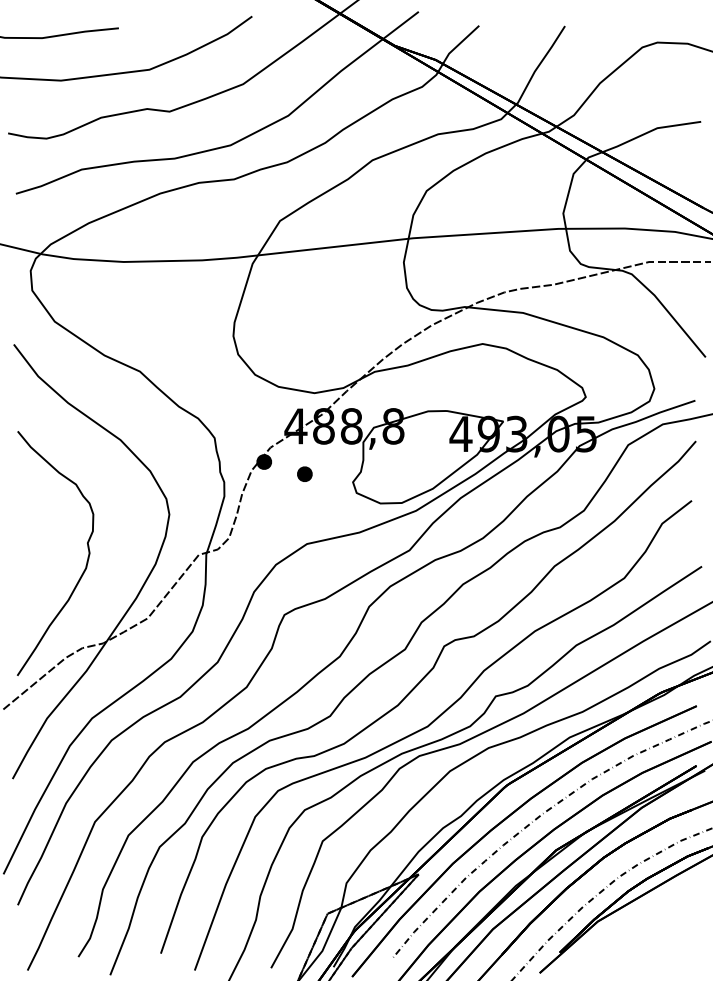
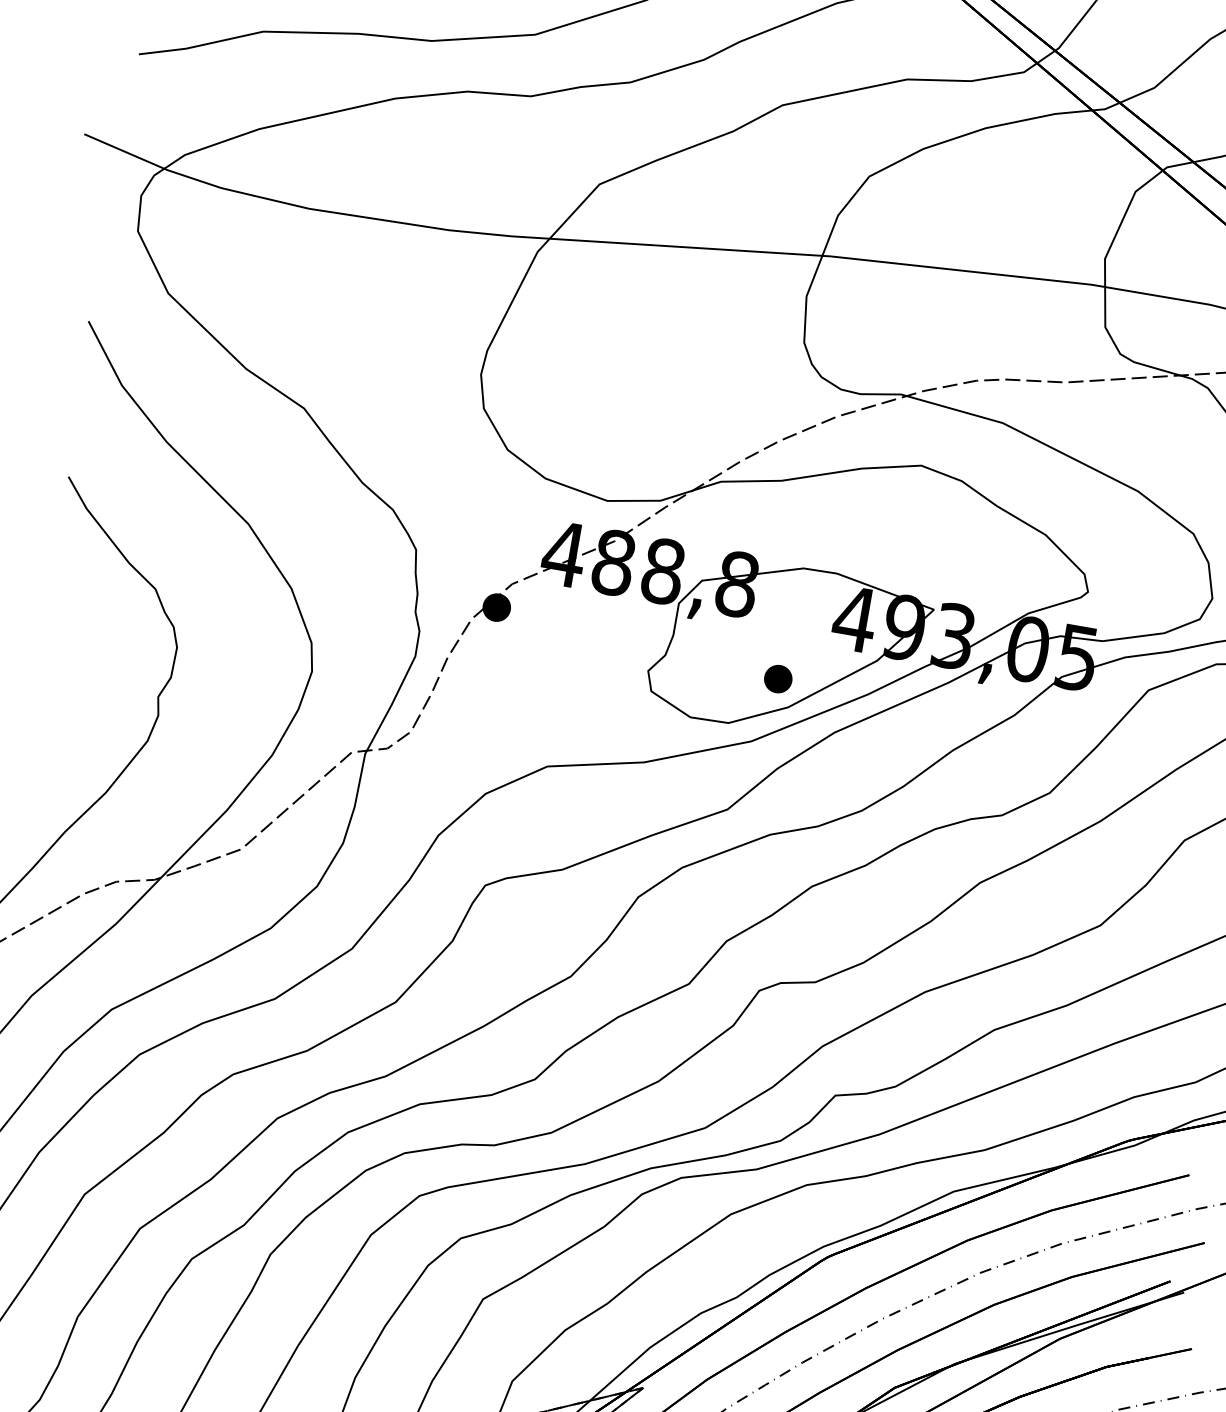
part: (304, 473) -> (777, 677), moved

